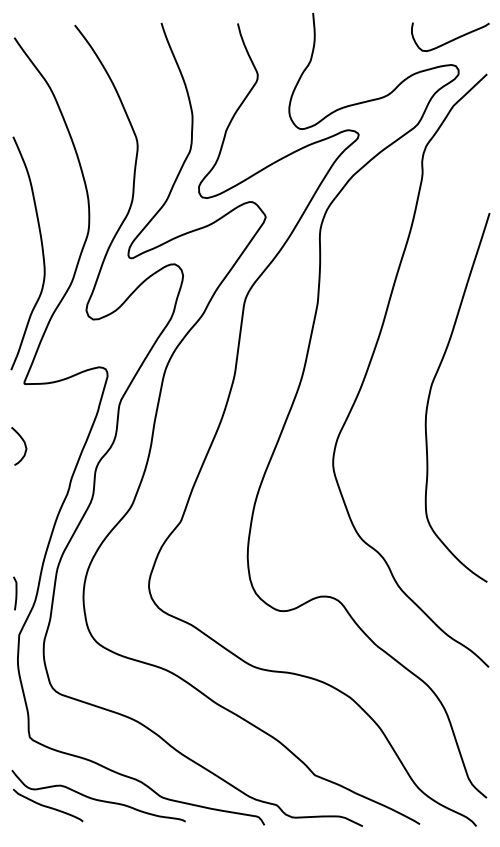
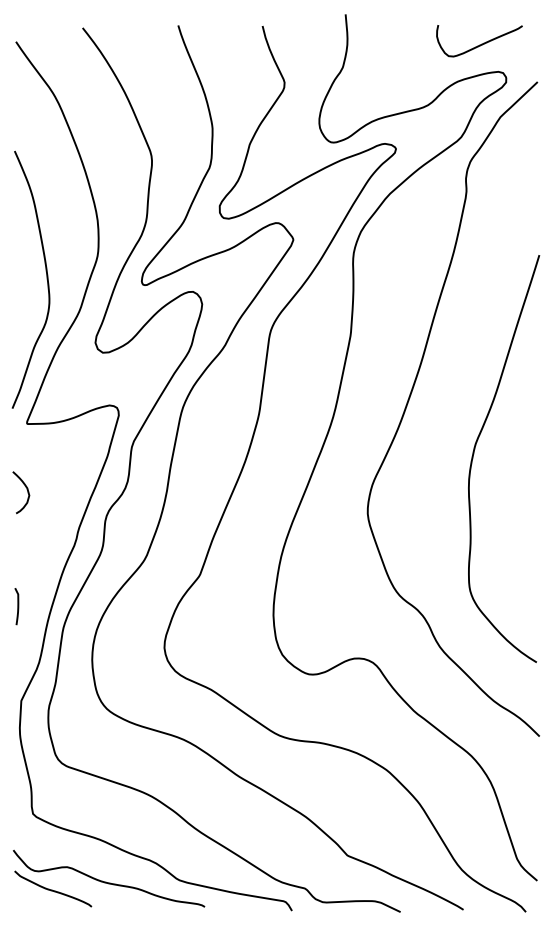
curve: (451, 39) -> (480, 43), moved
curve: (431, 390) -> (475, 450), moved
curve: (15, 593) -> (17, 606), moved

